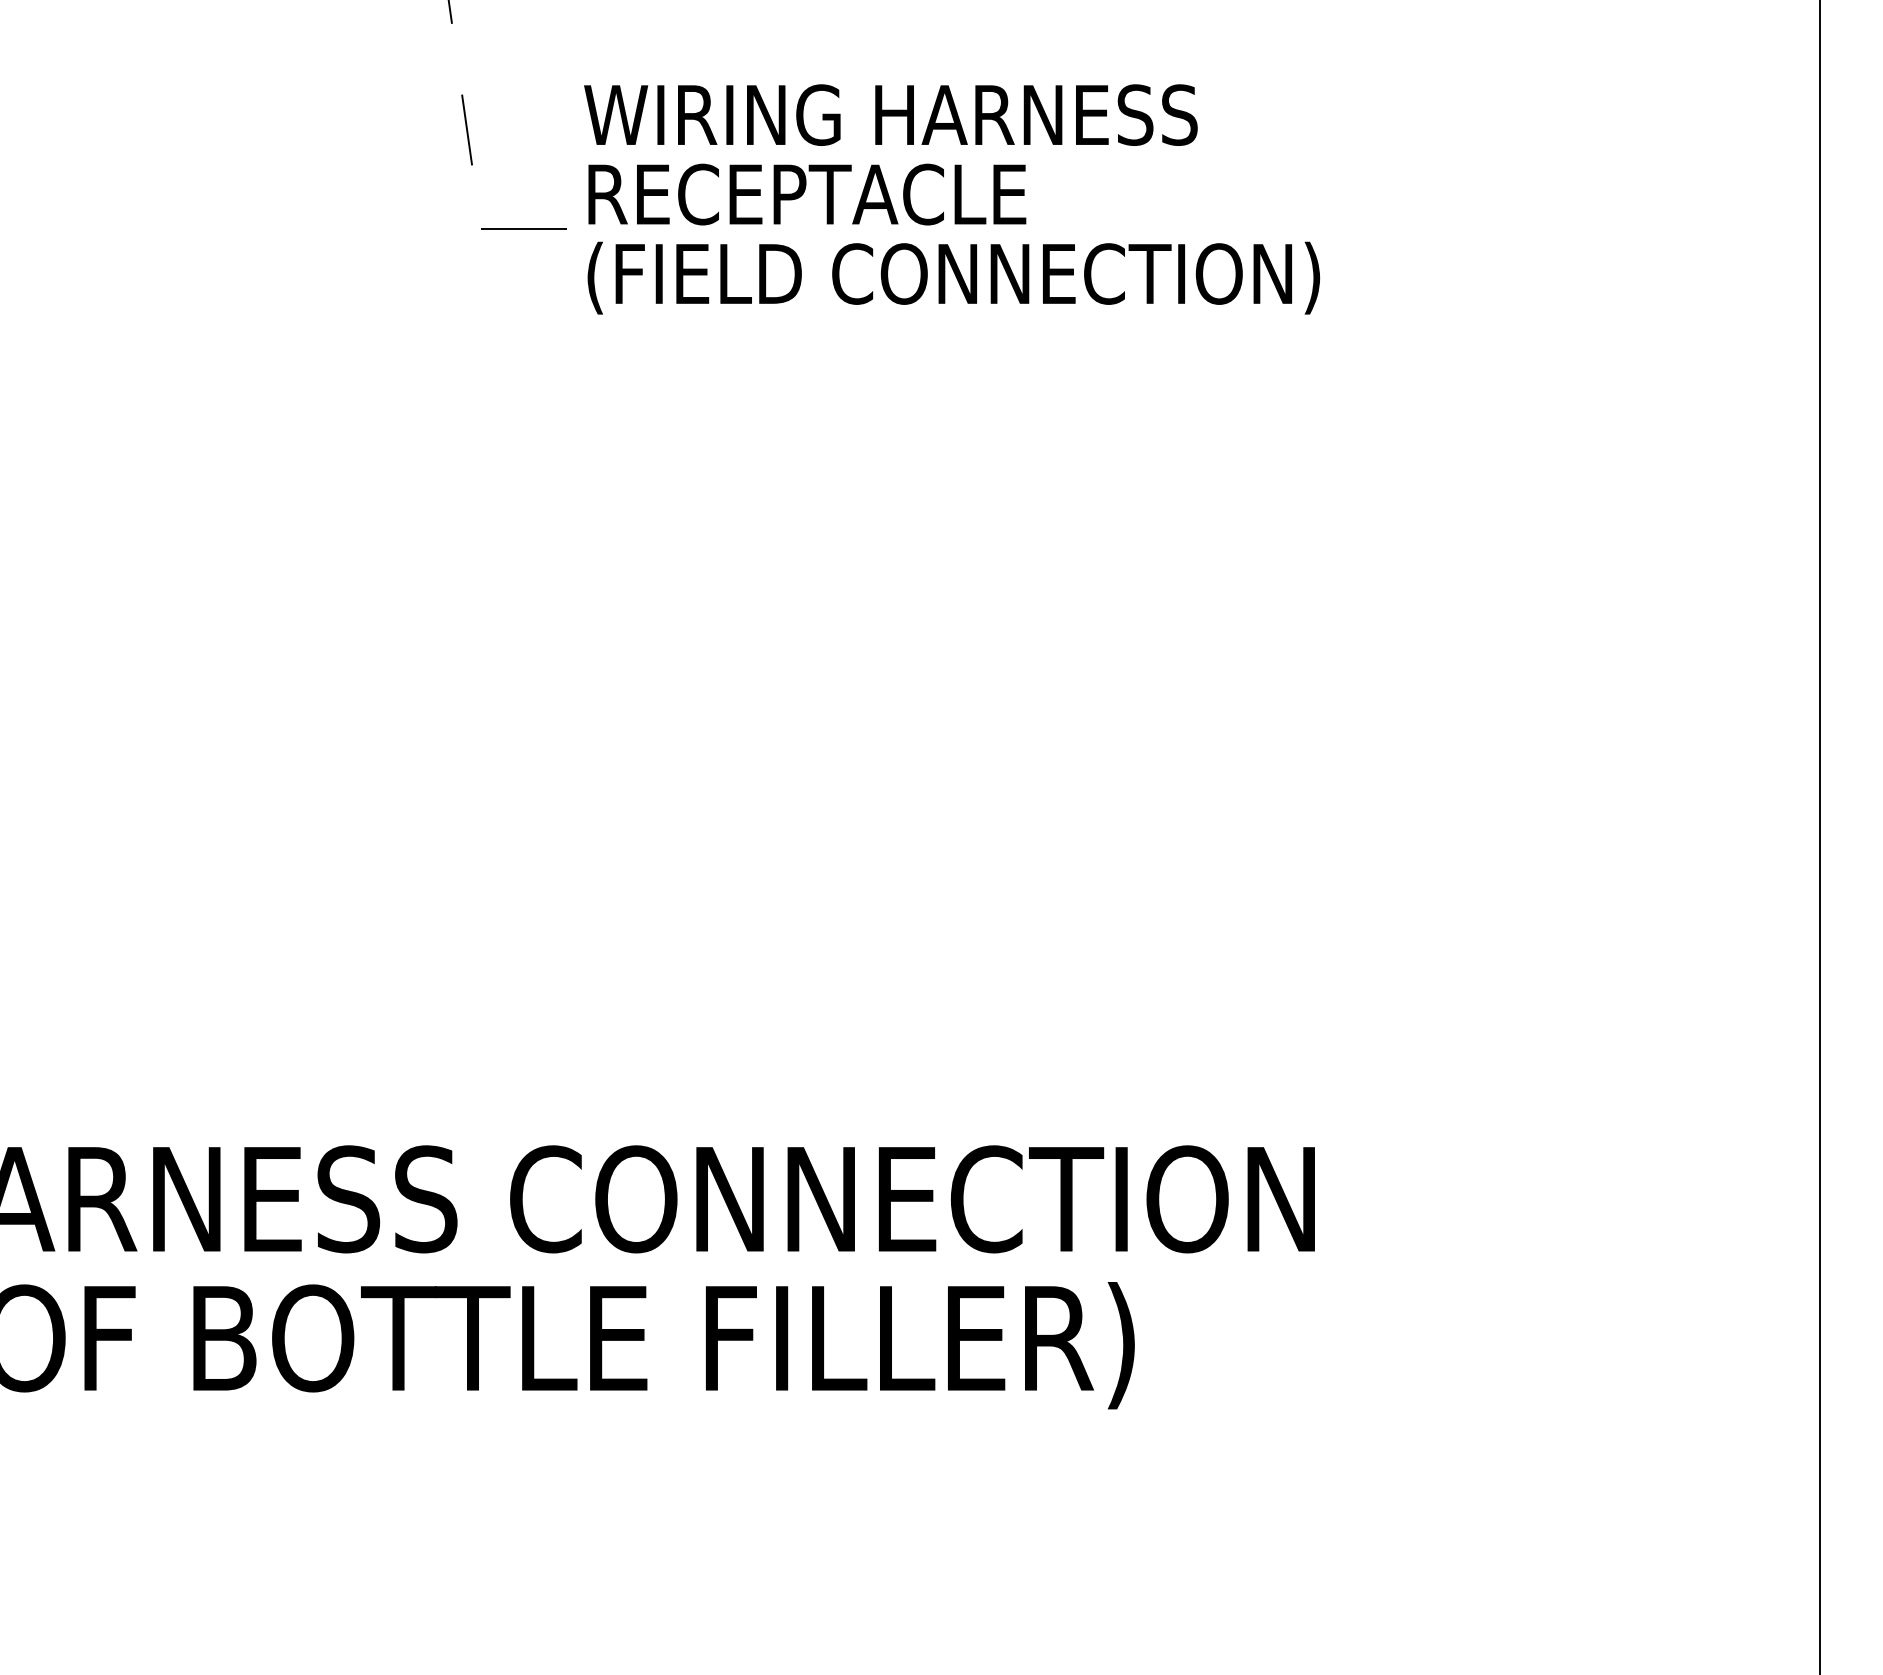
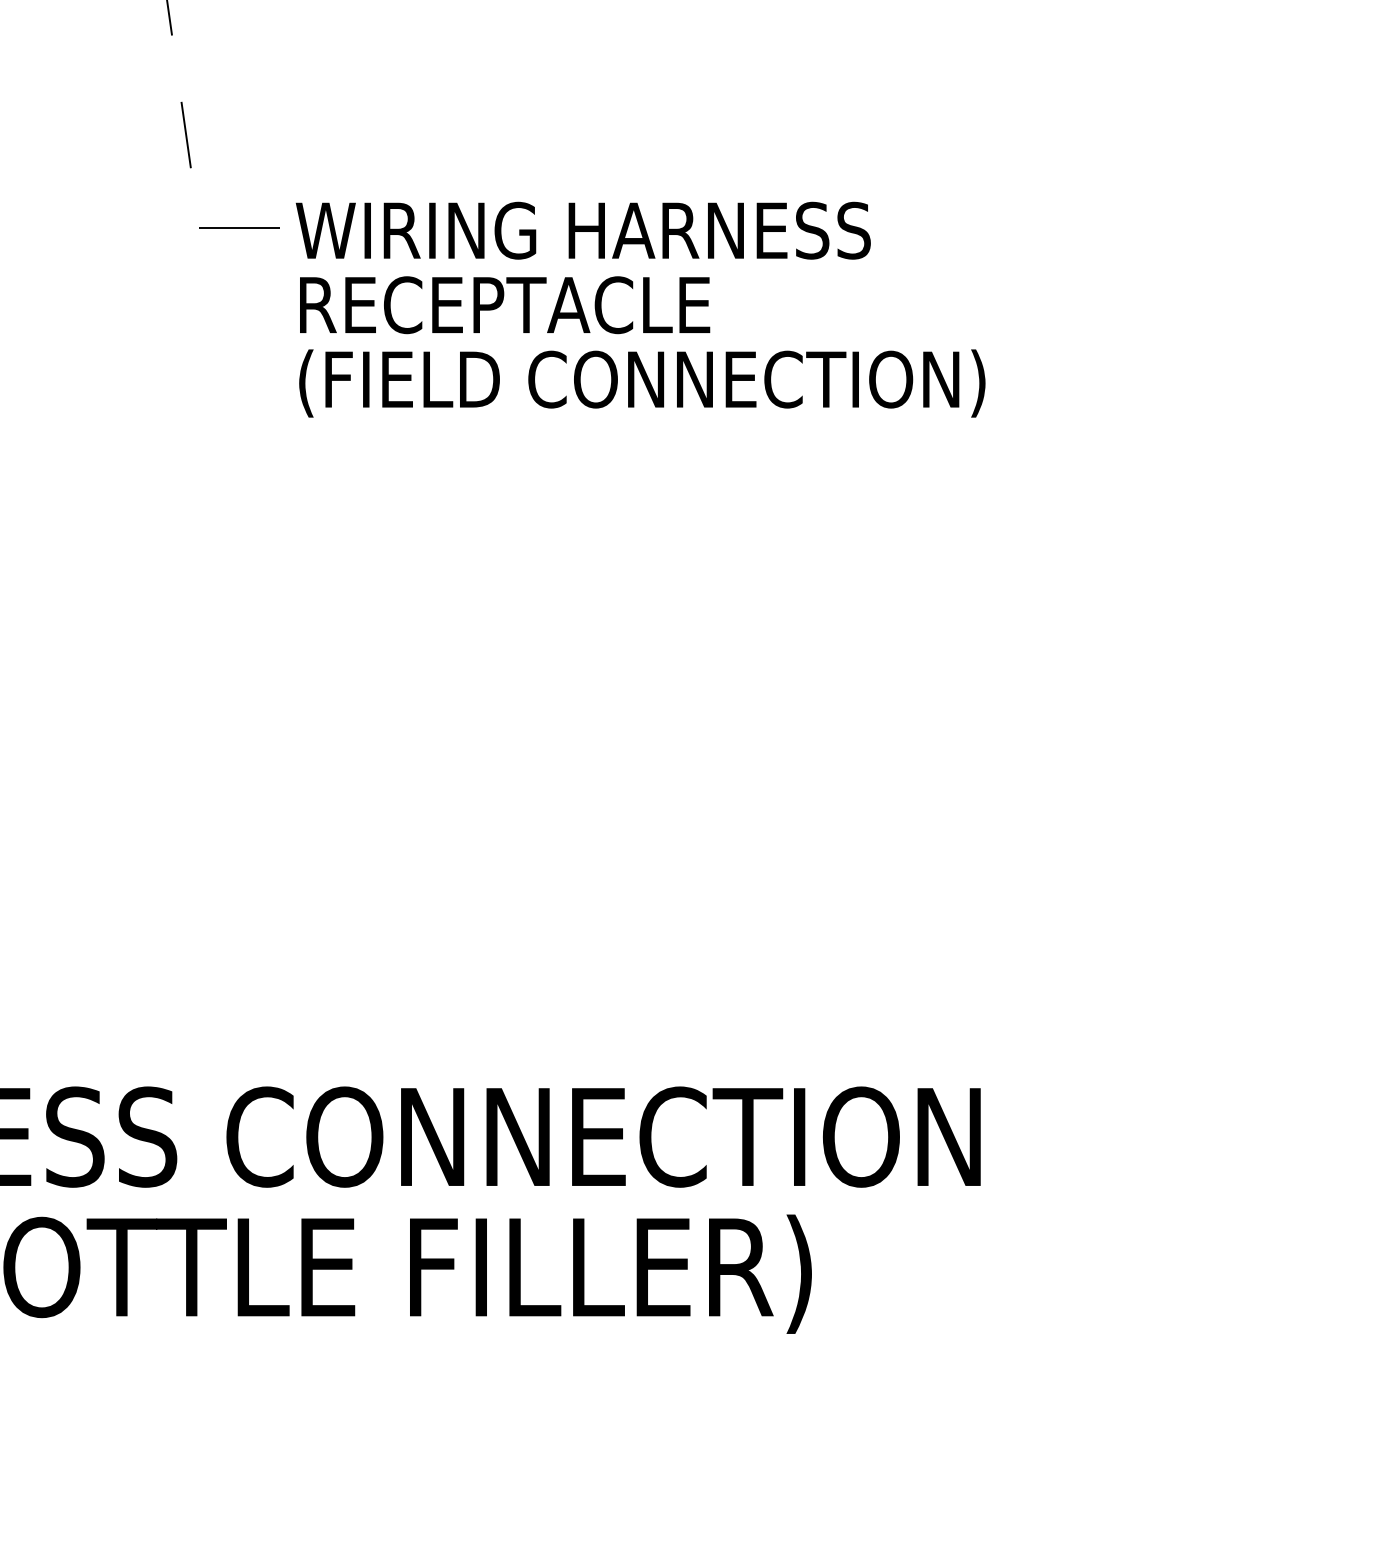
text: (952, 199) -> (641, 309), moved

